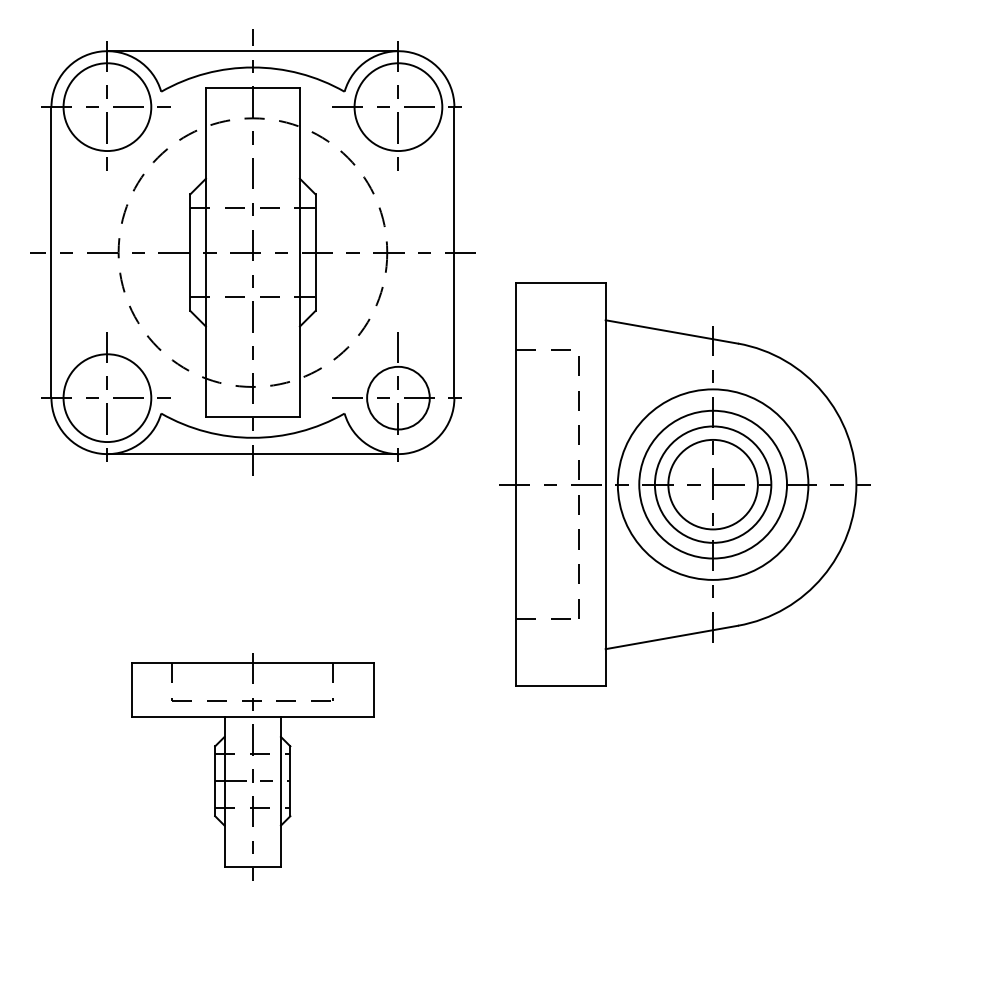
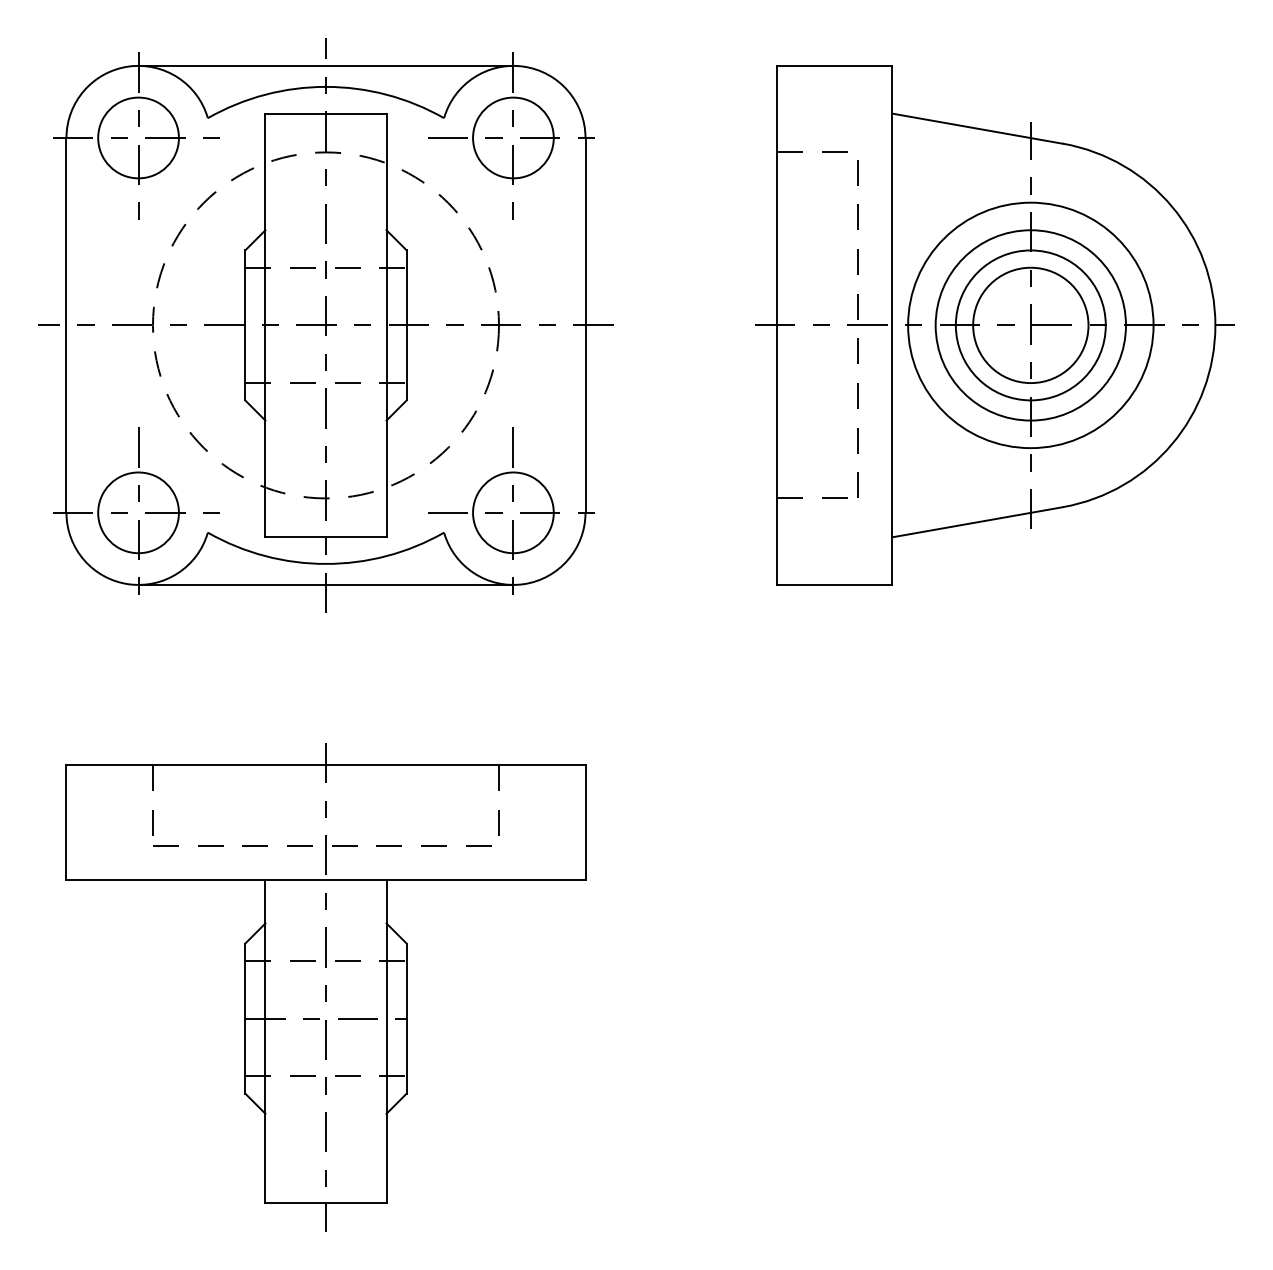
circle: (107, 106) -> (138, 137), size x0.71
circle: (398, 106) -> (513, 137), size x0.71
circle: (107, 397) -> (138, 511), size x0.71
part: (684, 484) -> (993, 325), moved
part: (252, 766) -> (325, 987), size x1.67

